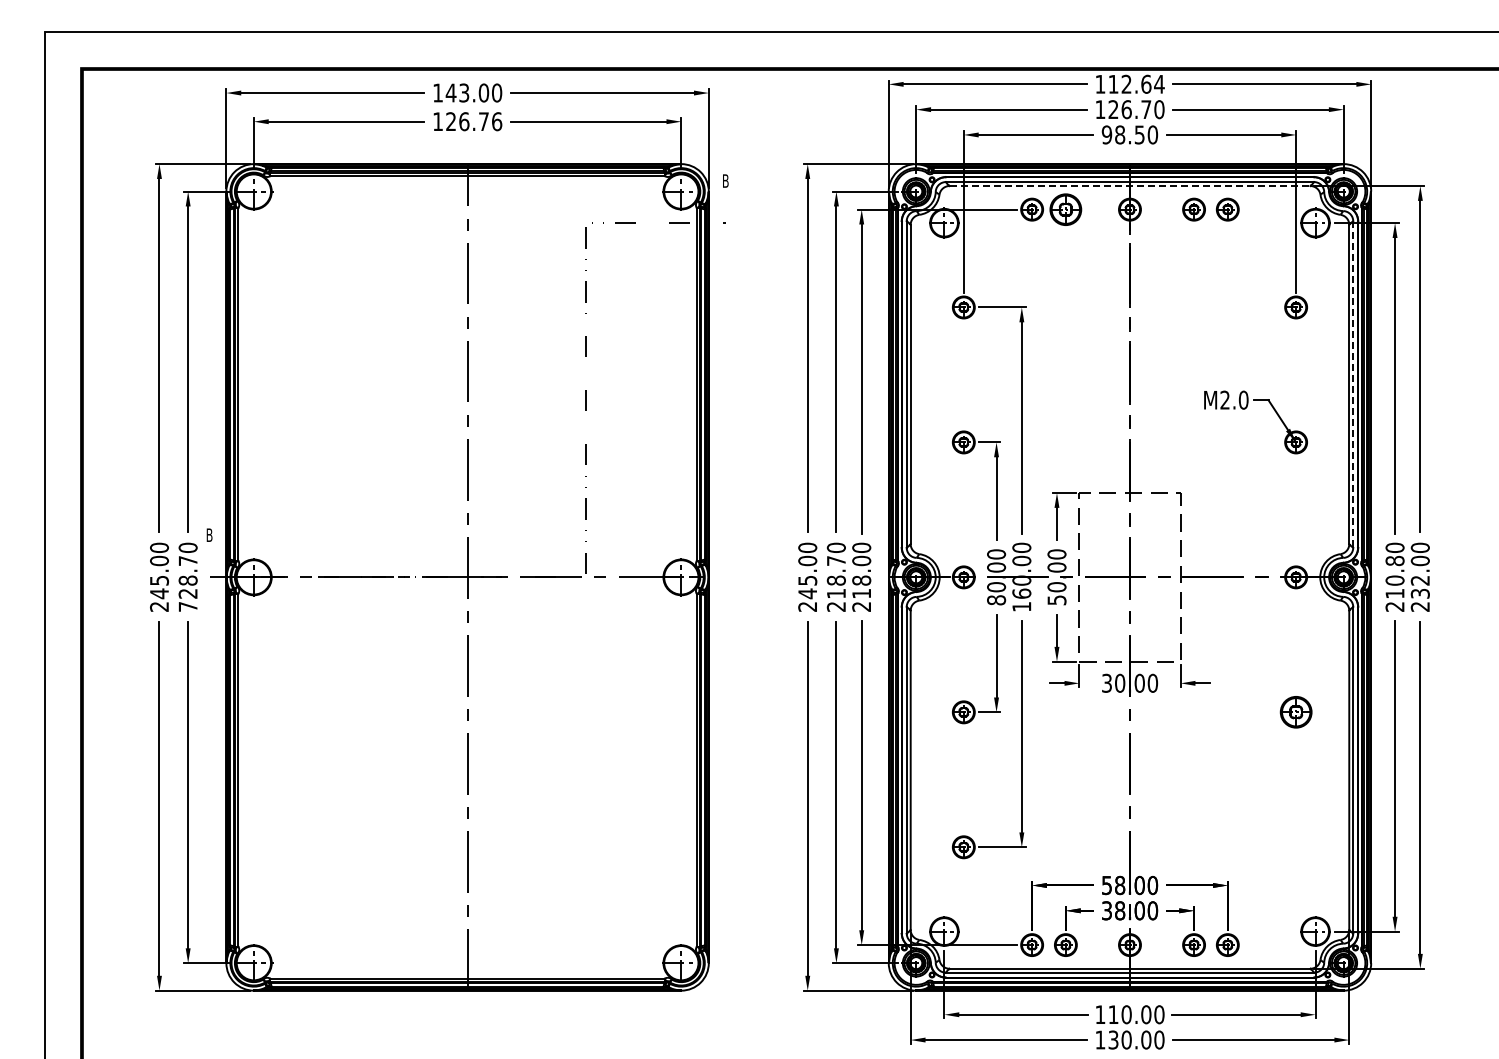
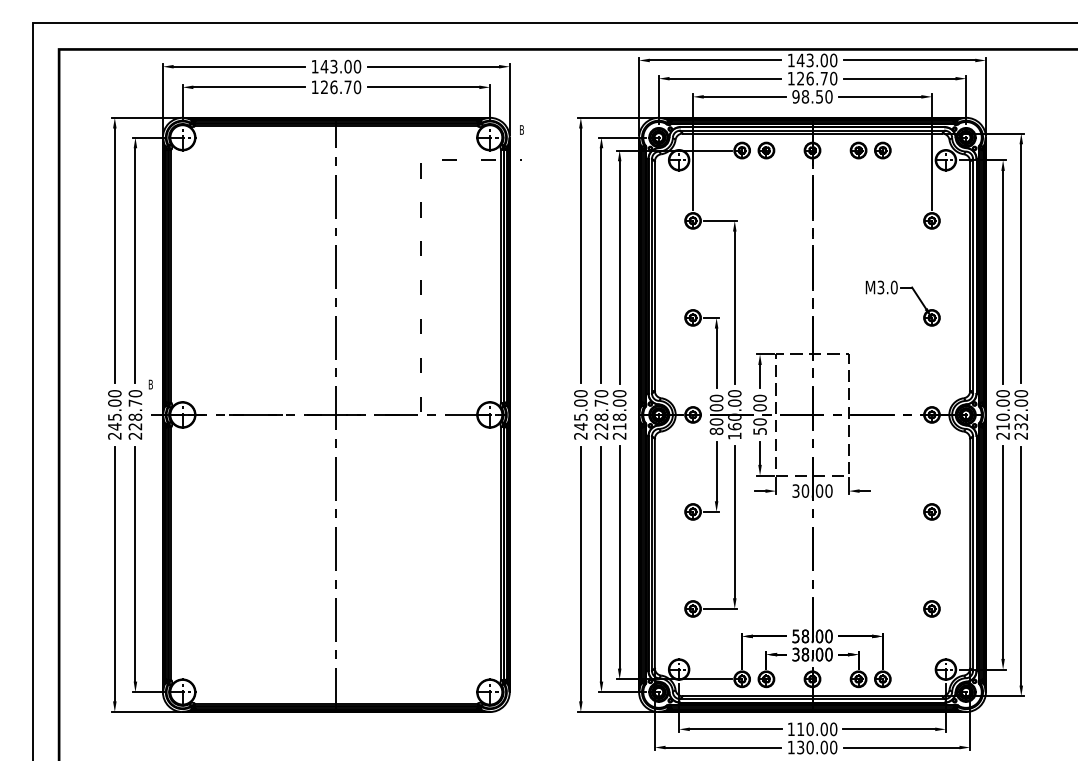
text: (1136, 83) -> (817, 59), 112.64 -> 143.00
text: (497, 121) -> (357, 87), 126.76 -> 126.70
line: (1130, 186) -> (812, 133), dashed -> solid
part: (1065, 209) -> (766, 150), size x0.71
line: (1353, 385) -> (973, 276), dashed -> solid
text: (1224, 400) -> (880, 287), M2.0 -> M3.0
text: (1394, 560) -> (1002, 402), 210.80 -> 210.00
text: (835, 593) -> (600, 426), 218.70 -> 228.70
text: (187, 606) -> (134, 435), 728.70 -> 228.70
part: (1295, 712) -> (931, 512), size x0.71
part: (1295, 847) -> (931, 609), added

